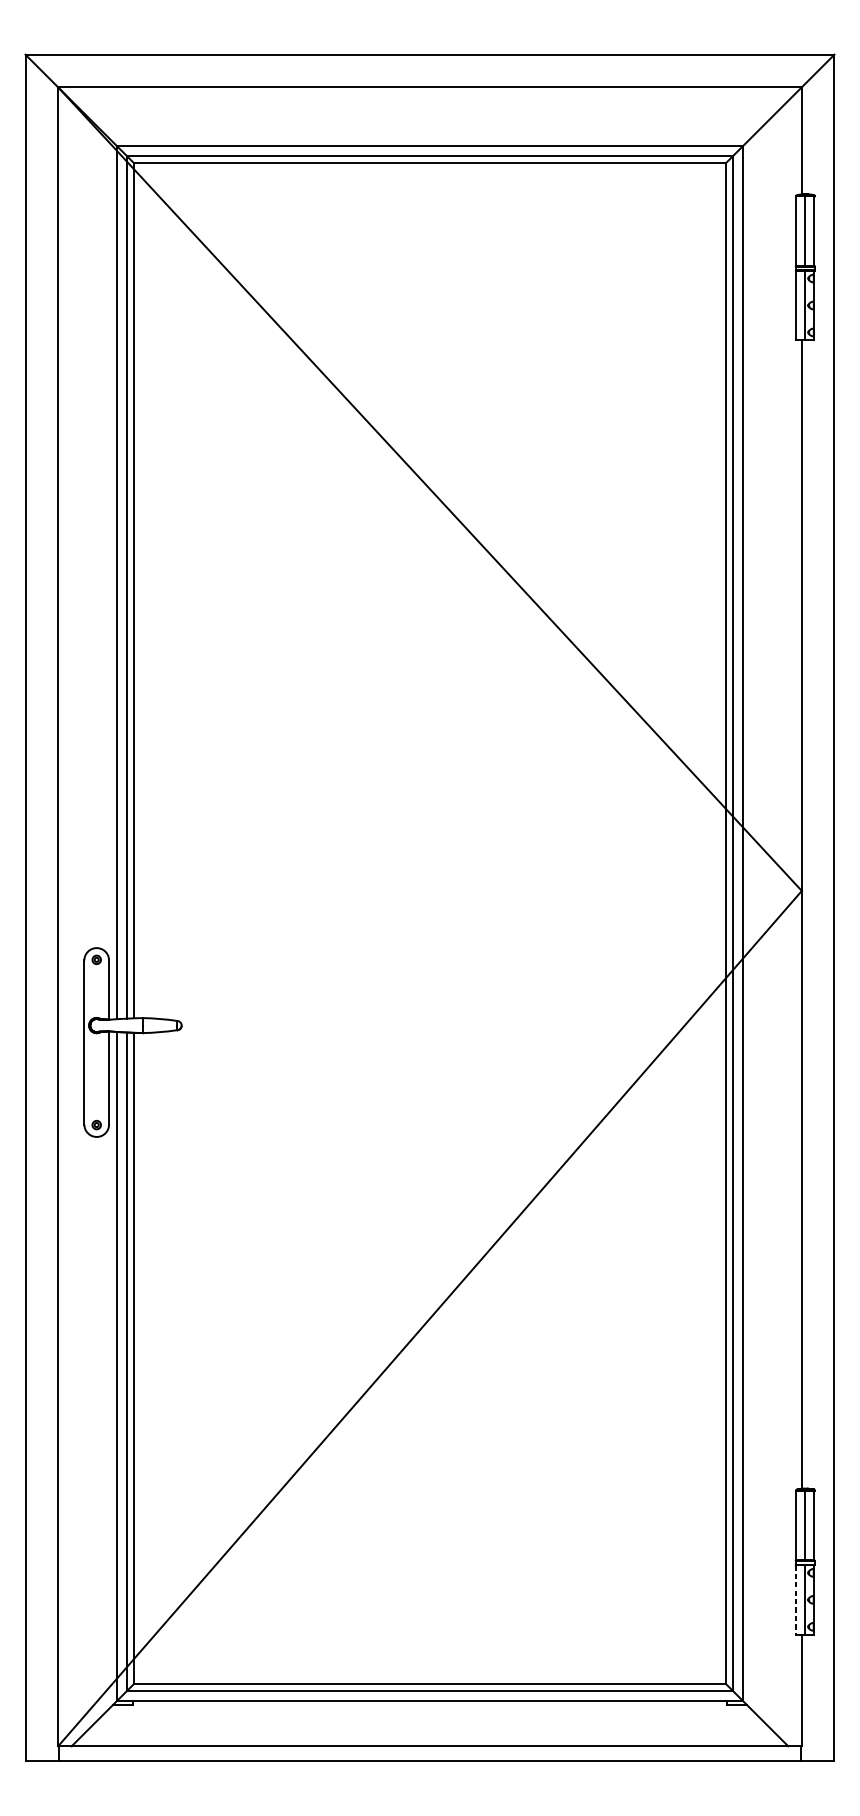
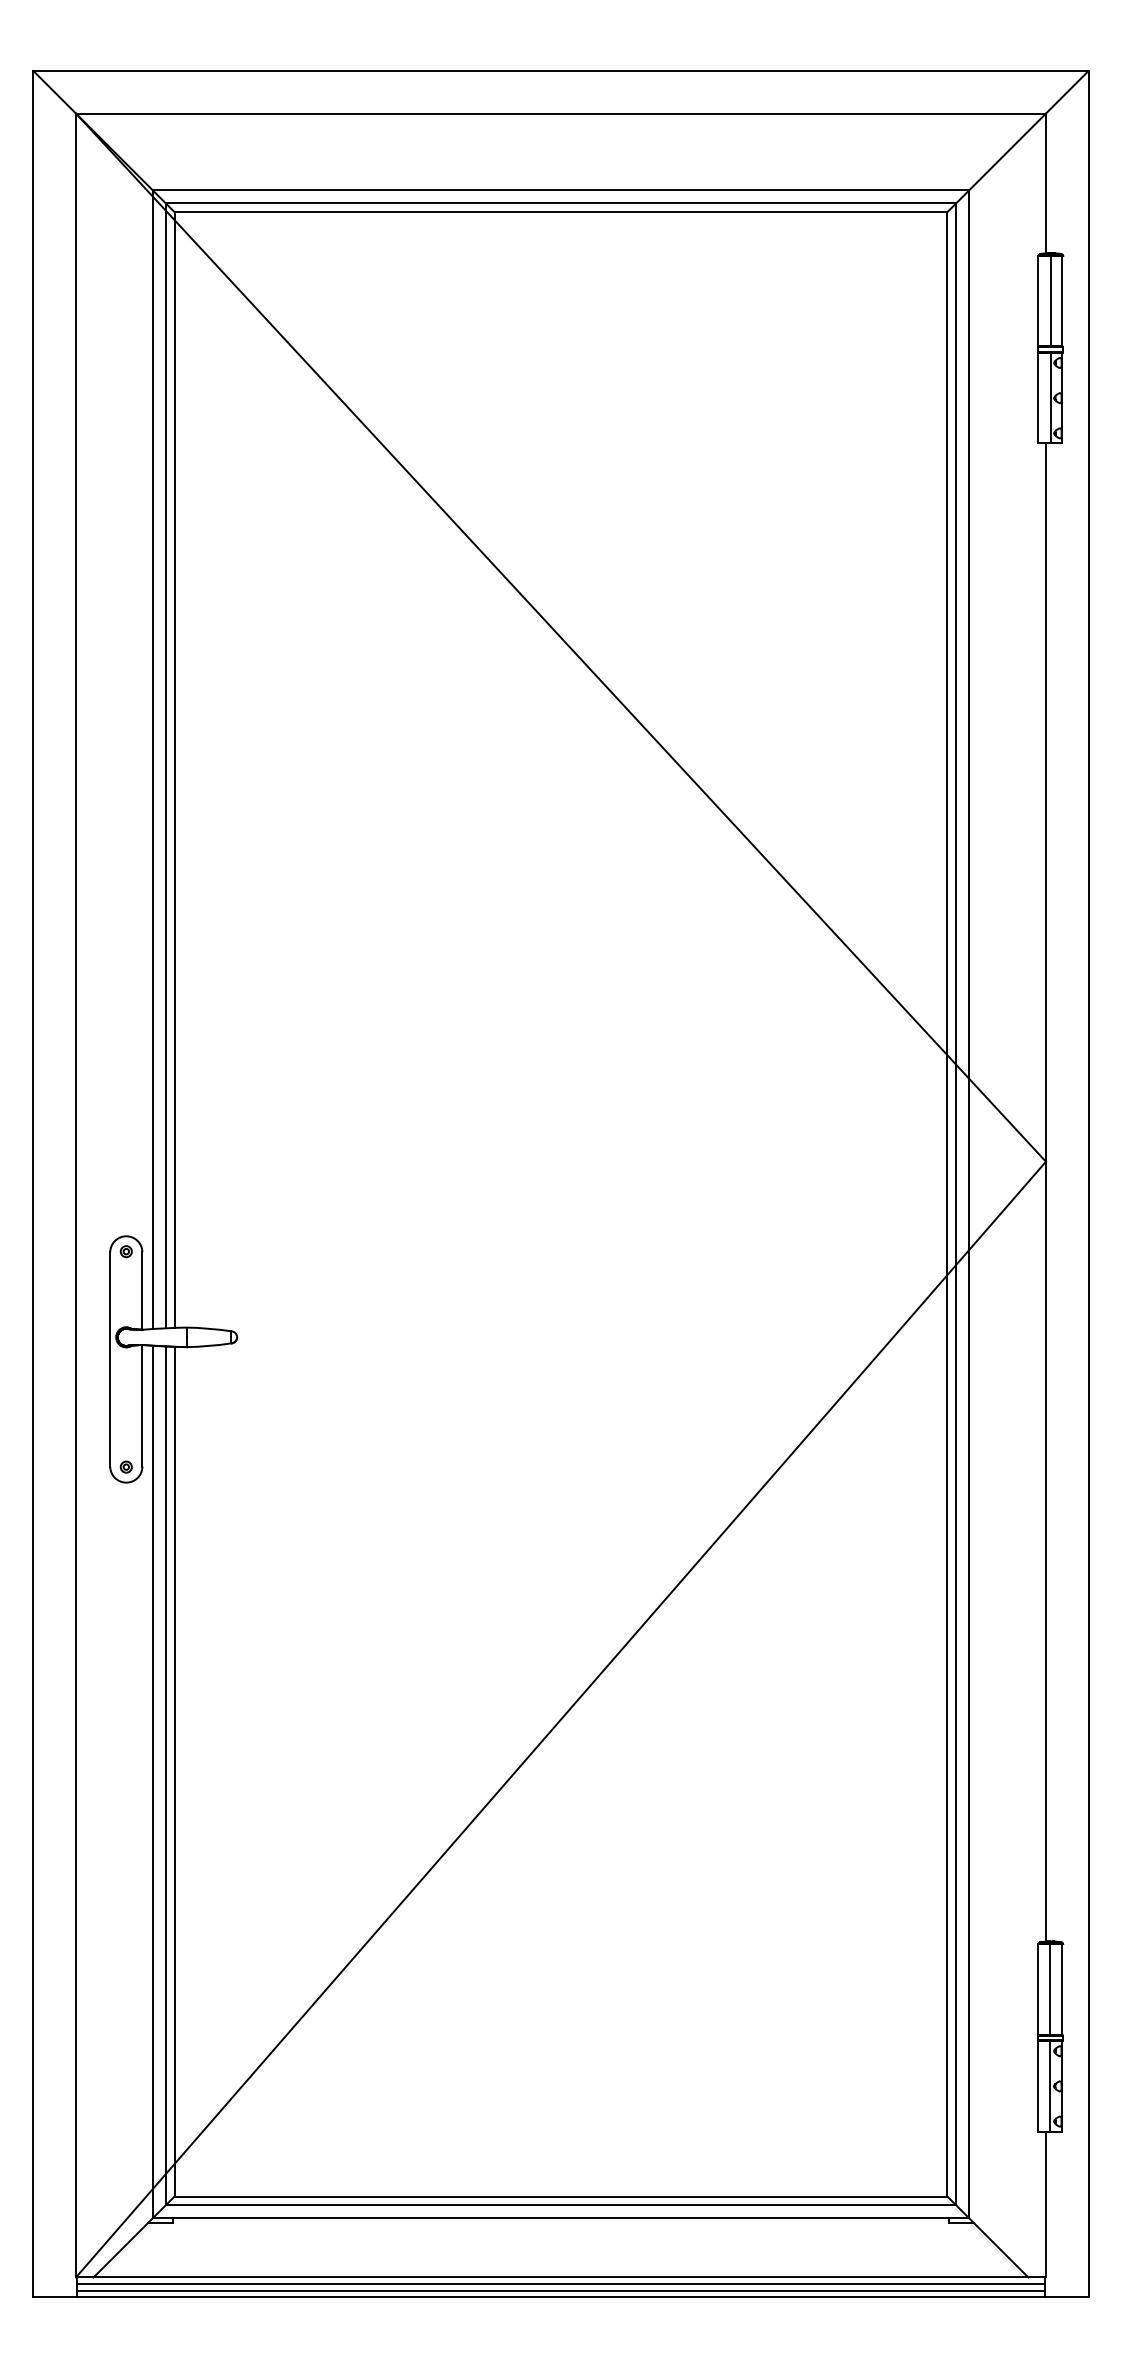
line: (796, 1599) -> (1038, 2086), dashed -> solid
line: (429, 1751) -> (560, 2284), added
line: (429, 1756) -> (560, 2290), added

